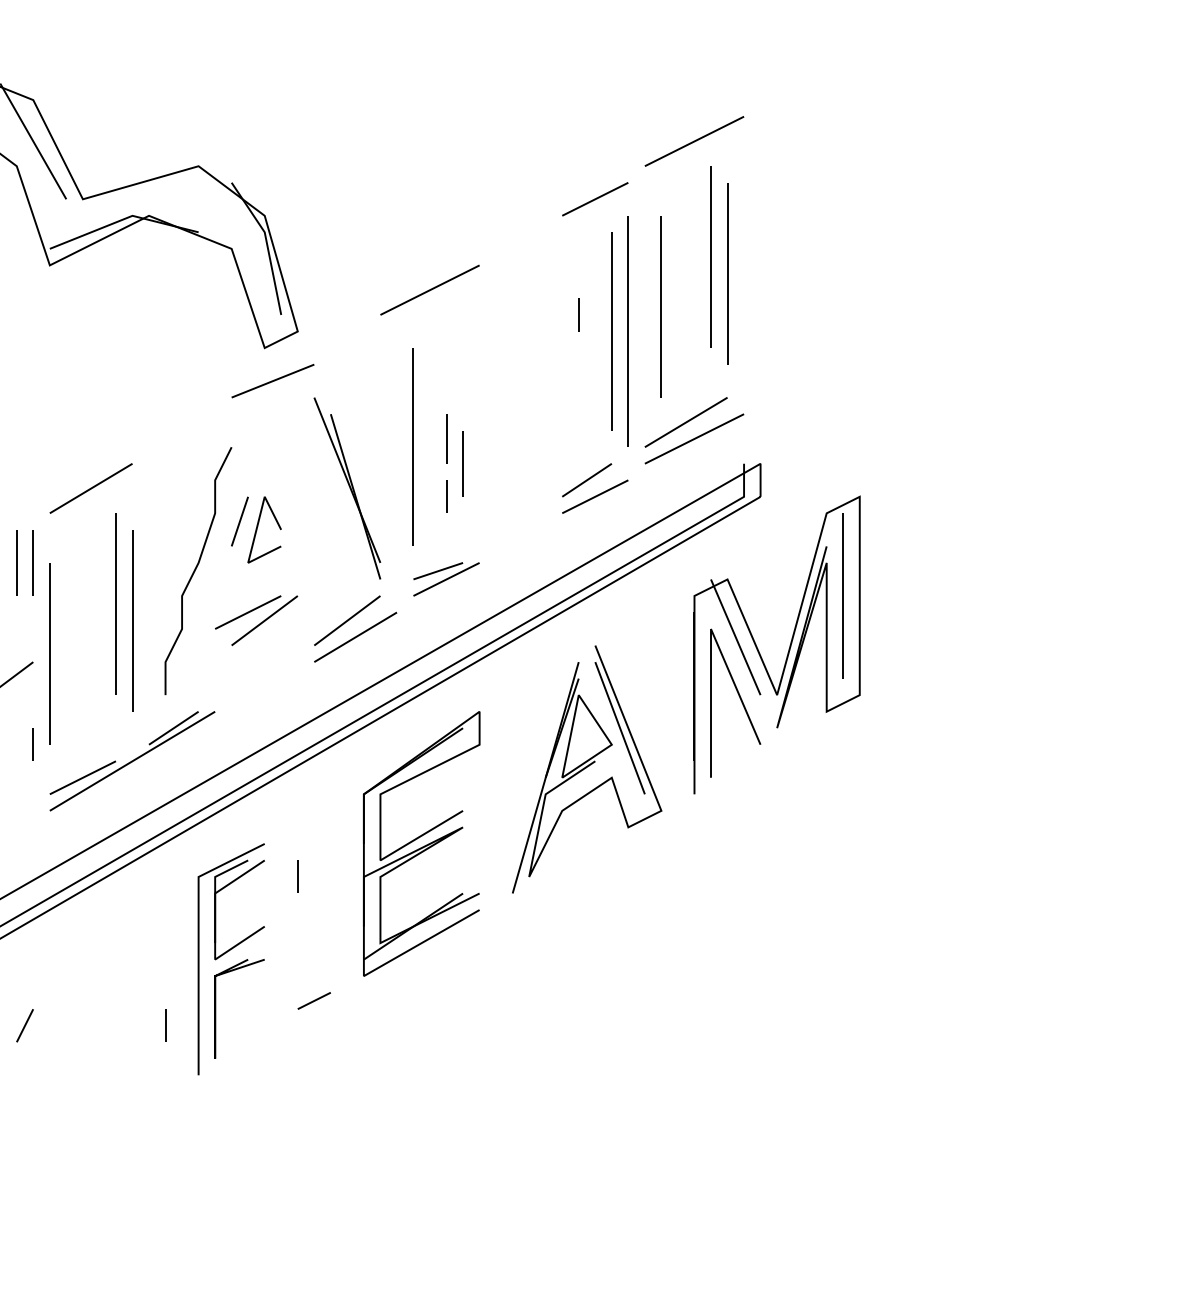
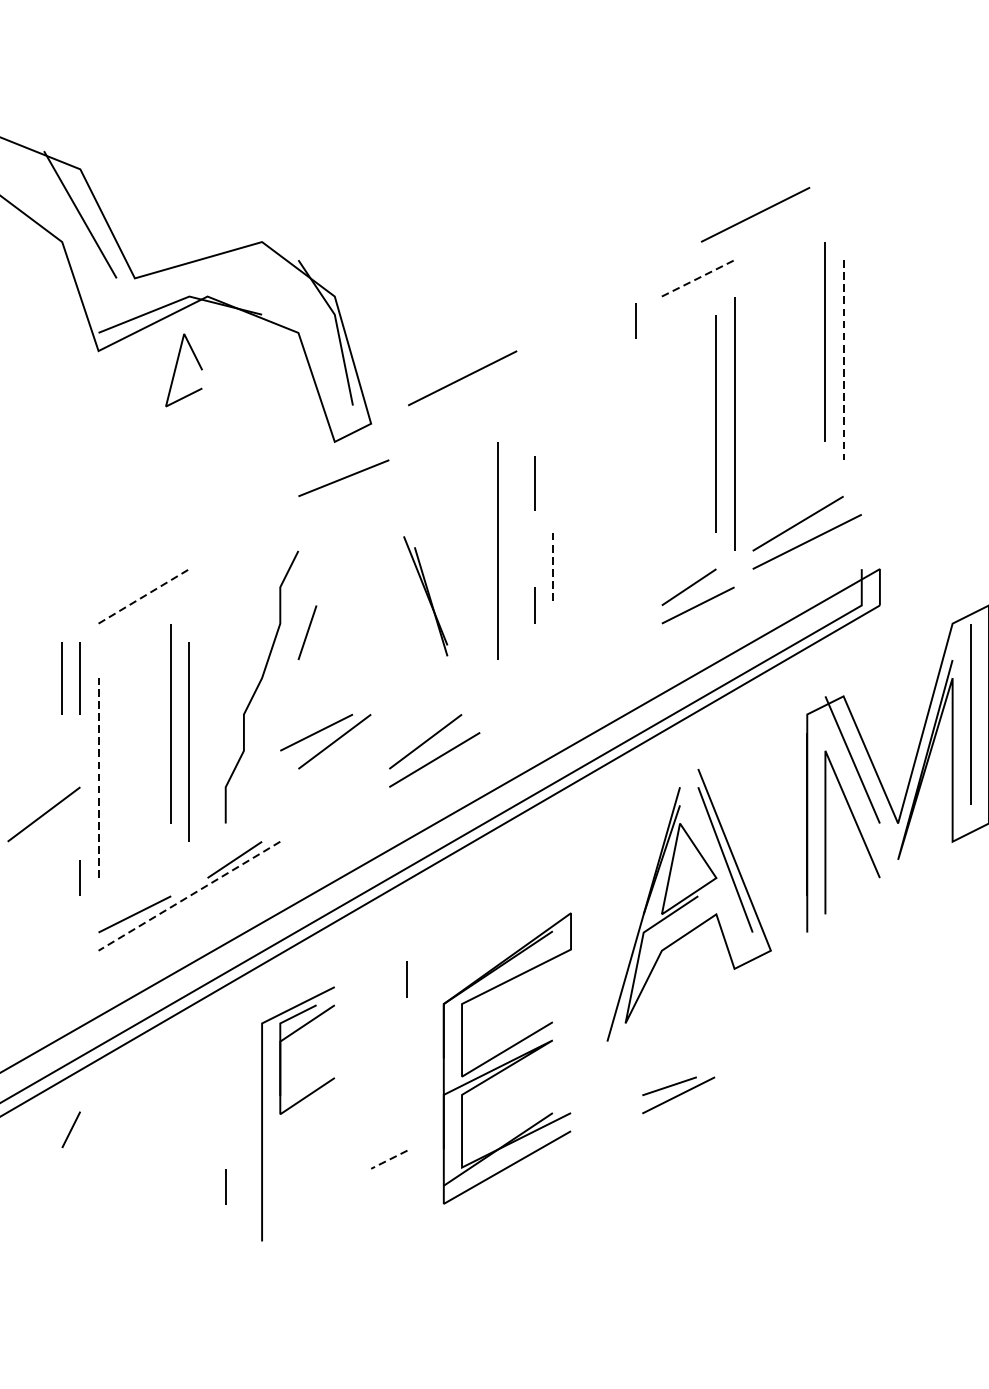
line: (694, 141) -> (755, 214), moved
line: (595, 199) -> (698, 278), solid -> dashed
line: (727, 273) -> (843, 359), solid -> dashed
line: (429, 289) -> (462, 377), moved
line: (660, 306) -> (769, 396), removed
line: (578, 314) -> (635, 320), moved
line: (446, 438) -> (534, 483), moved
line: (463, 463) -> (553, 568), solid -> dashed
line: (91, 488) -> (144, 596), solid -> dashed
part: (347, 488) -> (425, 596), size x0.6
part: (258, 526) -> (177, 366), moved
part: (446, 579) -> (678, 1095), moved
line: (49, 653) -> (98, 777), solid -> dashed
line: (132, 761) -> (189, 896), solid -> dashed
part: (421, 843) -> (507, 1058), moved
line: (297, 876) -> (407, 978), moved
line: (313, 1001) -> (388, 1160), solid -> dashed
part: (216, 1008) -> (281, 1168), removed
line: (24, 1025) -> (70, 1129), moved

